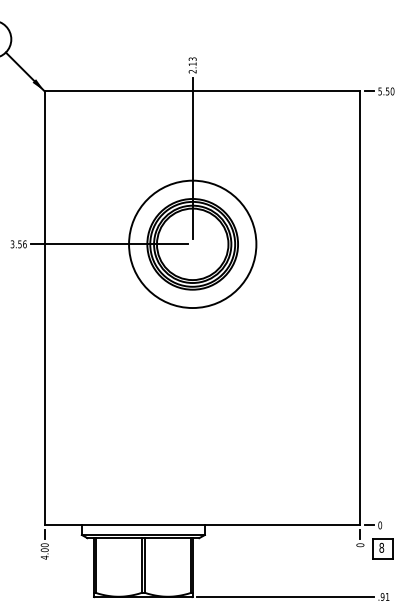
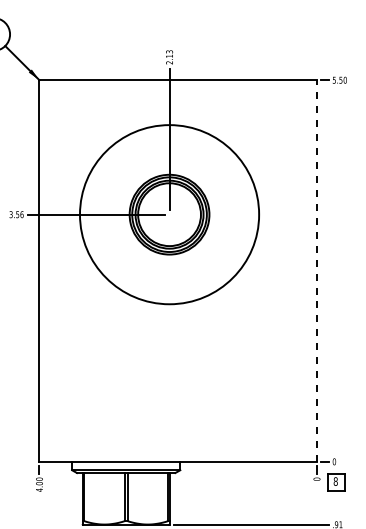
circle: (192, 244) -> (169, 214), size x1.6
line: (359, 308) -> (316, 271), solid -> dashed

